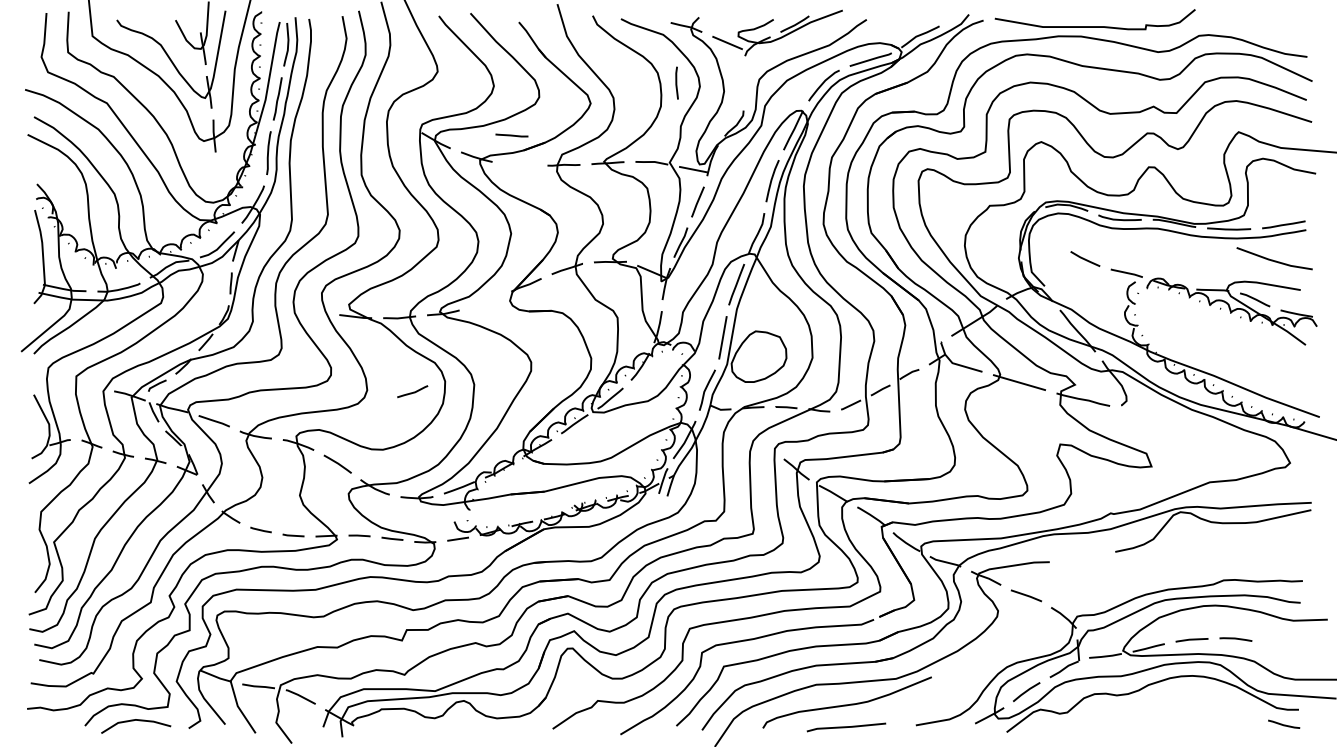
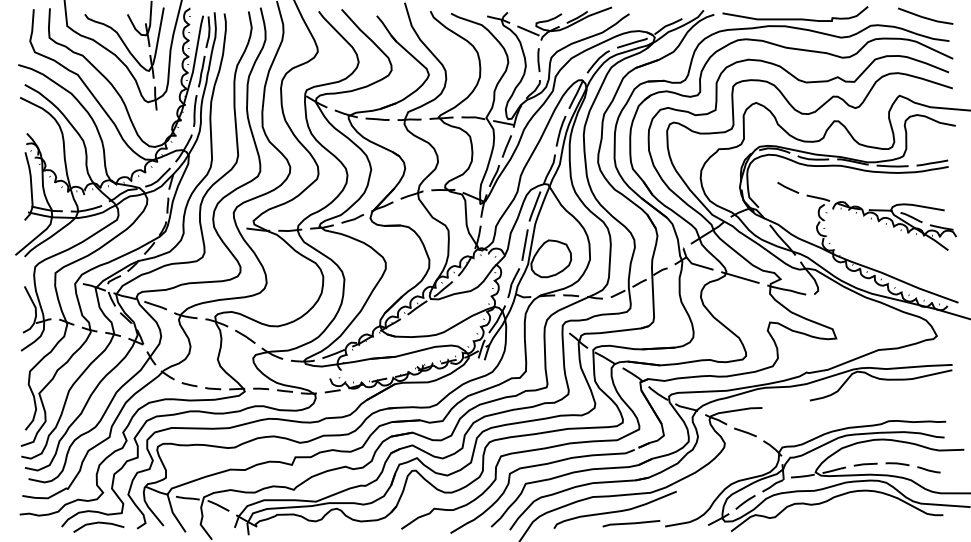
line: (676, 82) -> (538, 59), moved
line: (511, 135) -> (377, 119), moved
line: (1274, 260) -> (925, 17), moved
line: (413, 391) -> (353, 218), moved
line: (1284, 724) -> (929, 469), moved
part: (846, 727) -> (631, 523), moved

